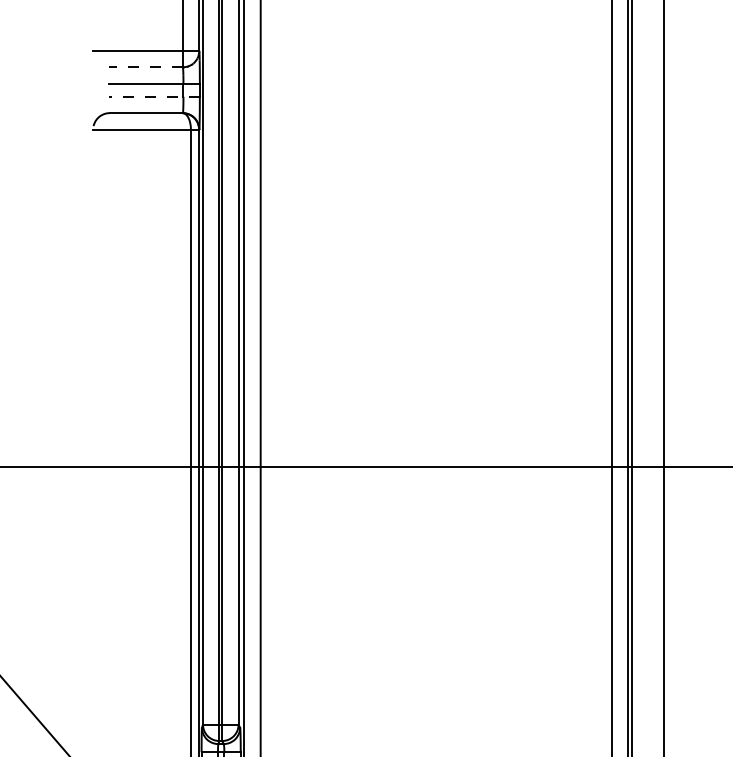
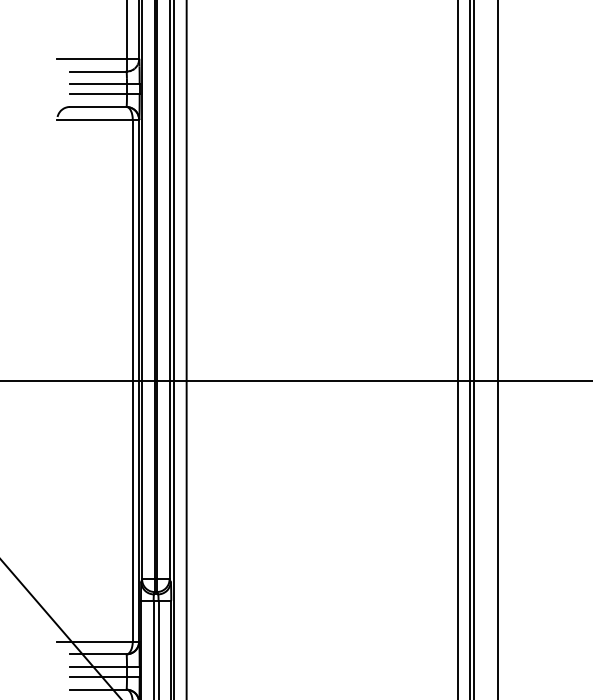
line: (145, 67) -> (97, 71), dashed -> solid
line: (154, 96) -> (104, 94), dashed -> solid

